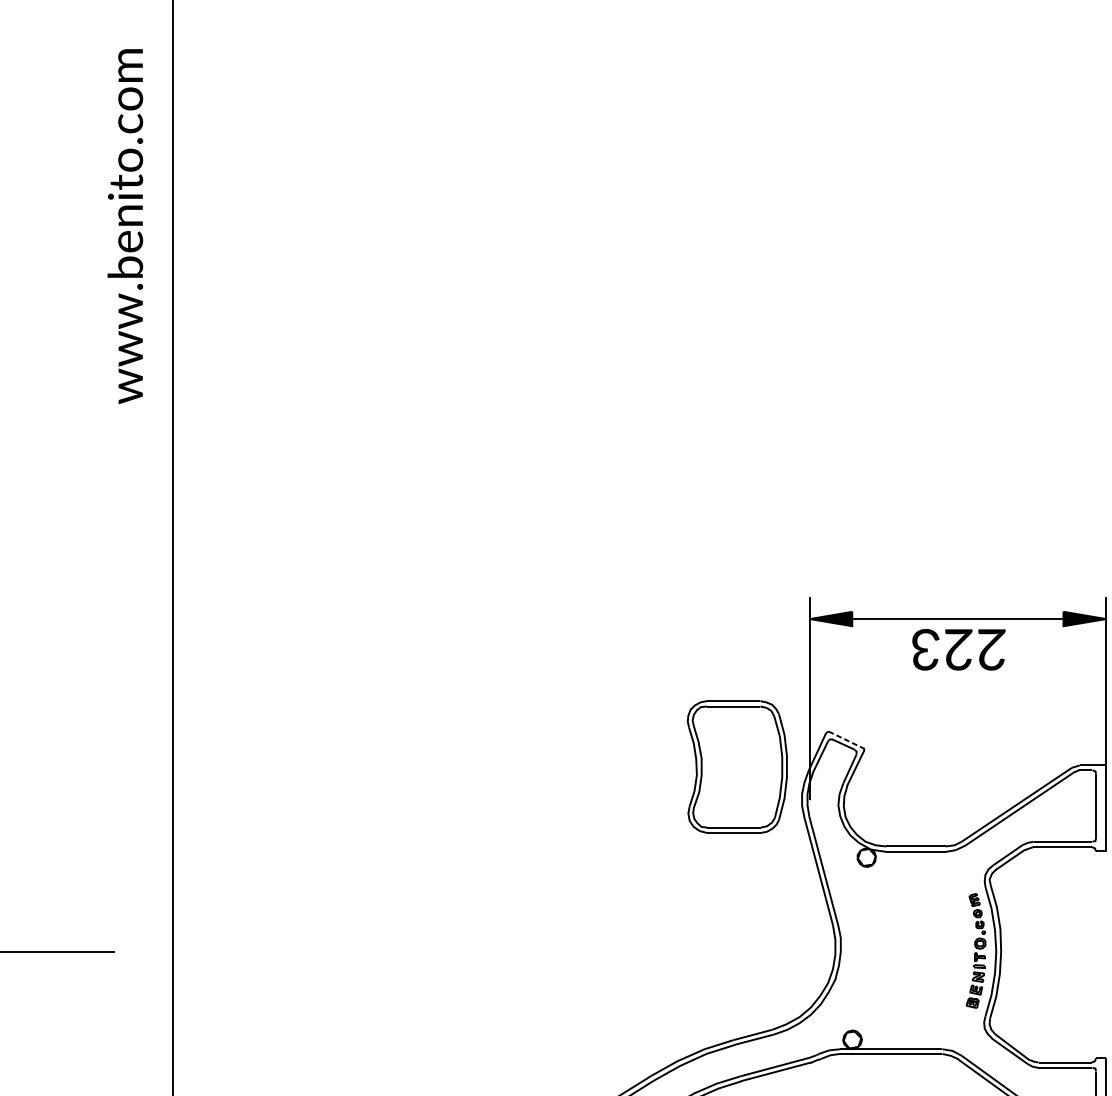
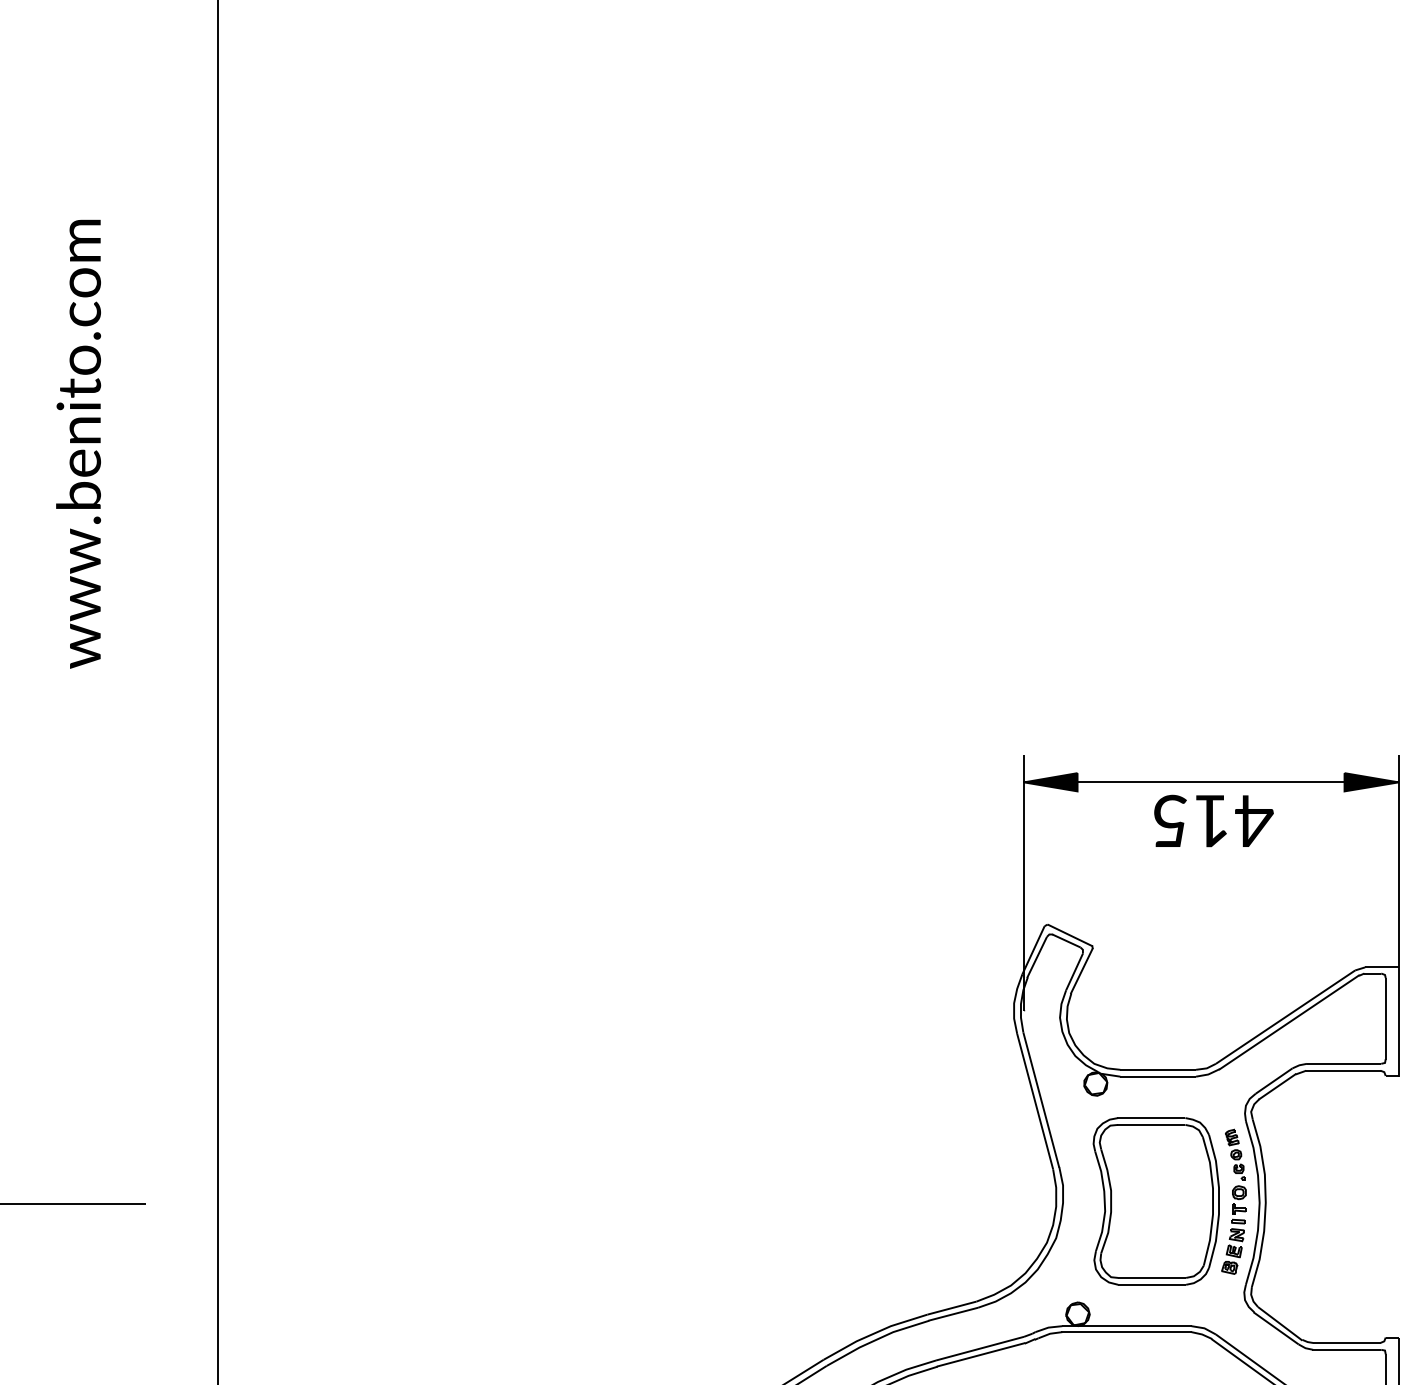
text: (125, 226) -> (78, 443), moved
text: (959, 649) -> (1213, 820), 223 -> 415
line: (845, 740) -> (1069, 935), dashed -> solid
part: (736, 767) -> (1155, 1201), moved

